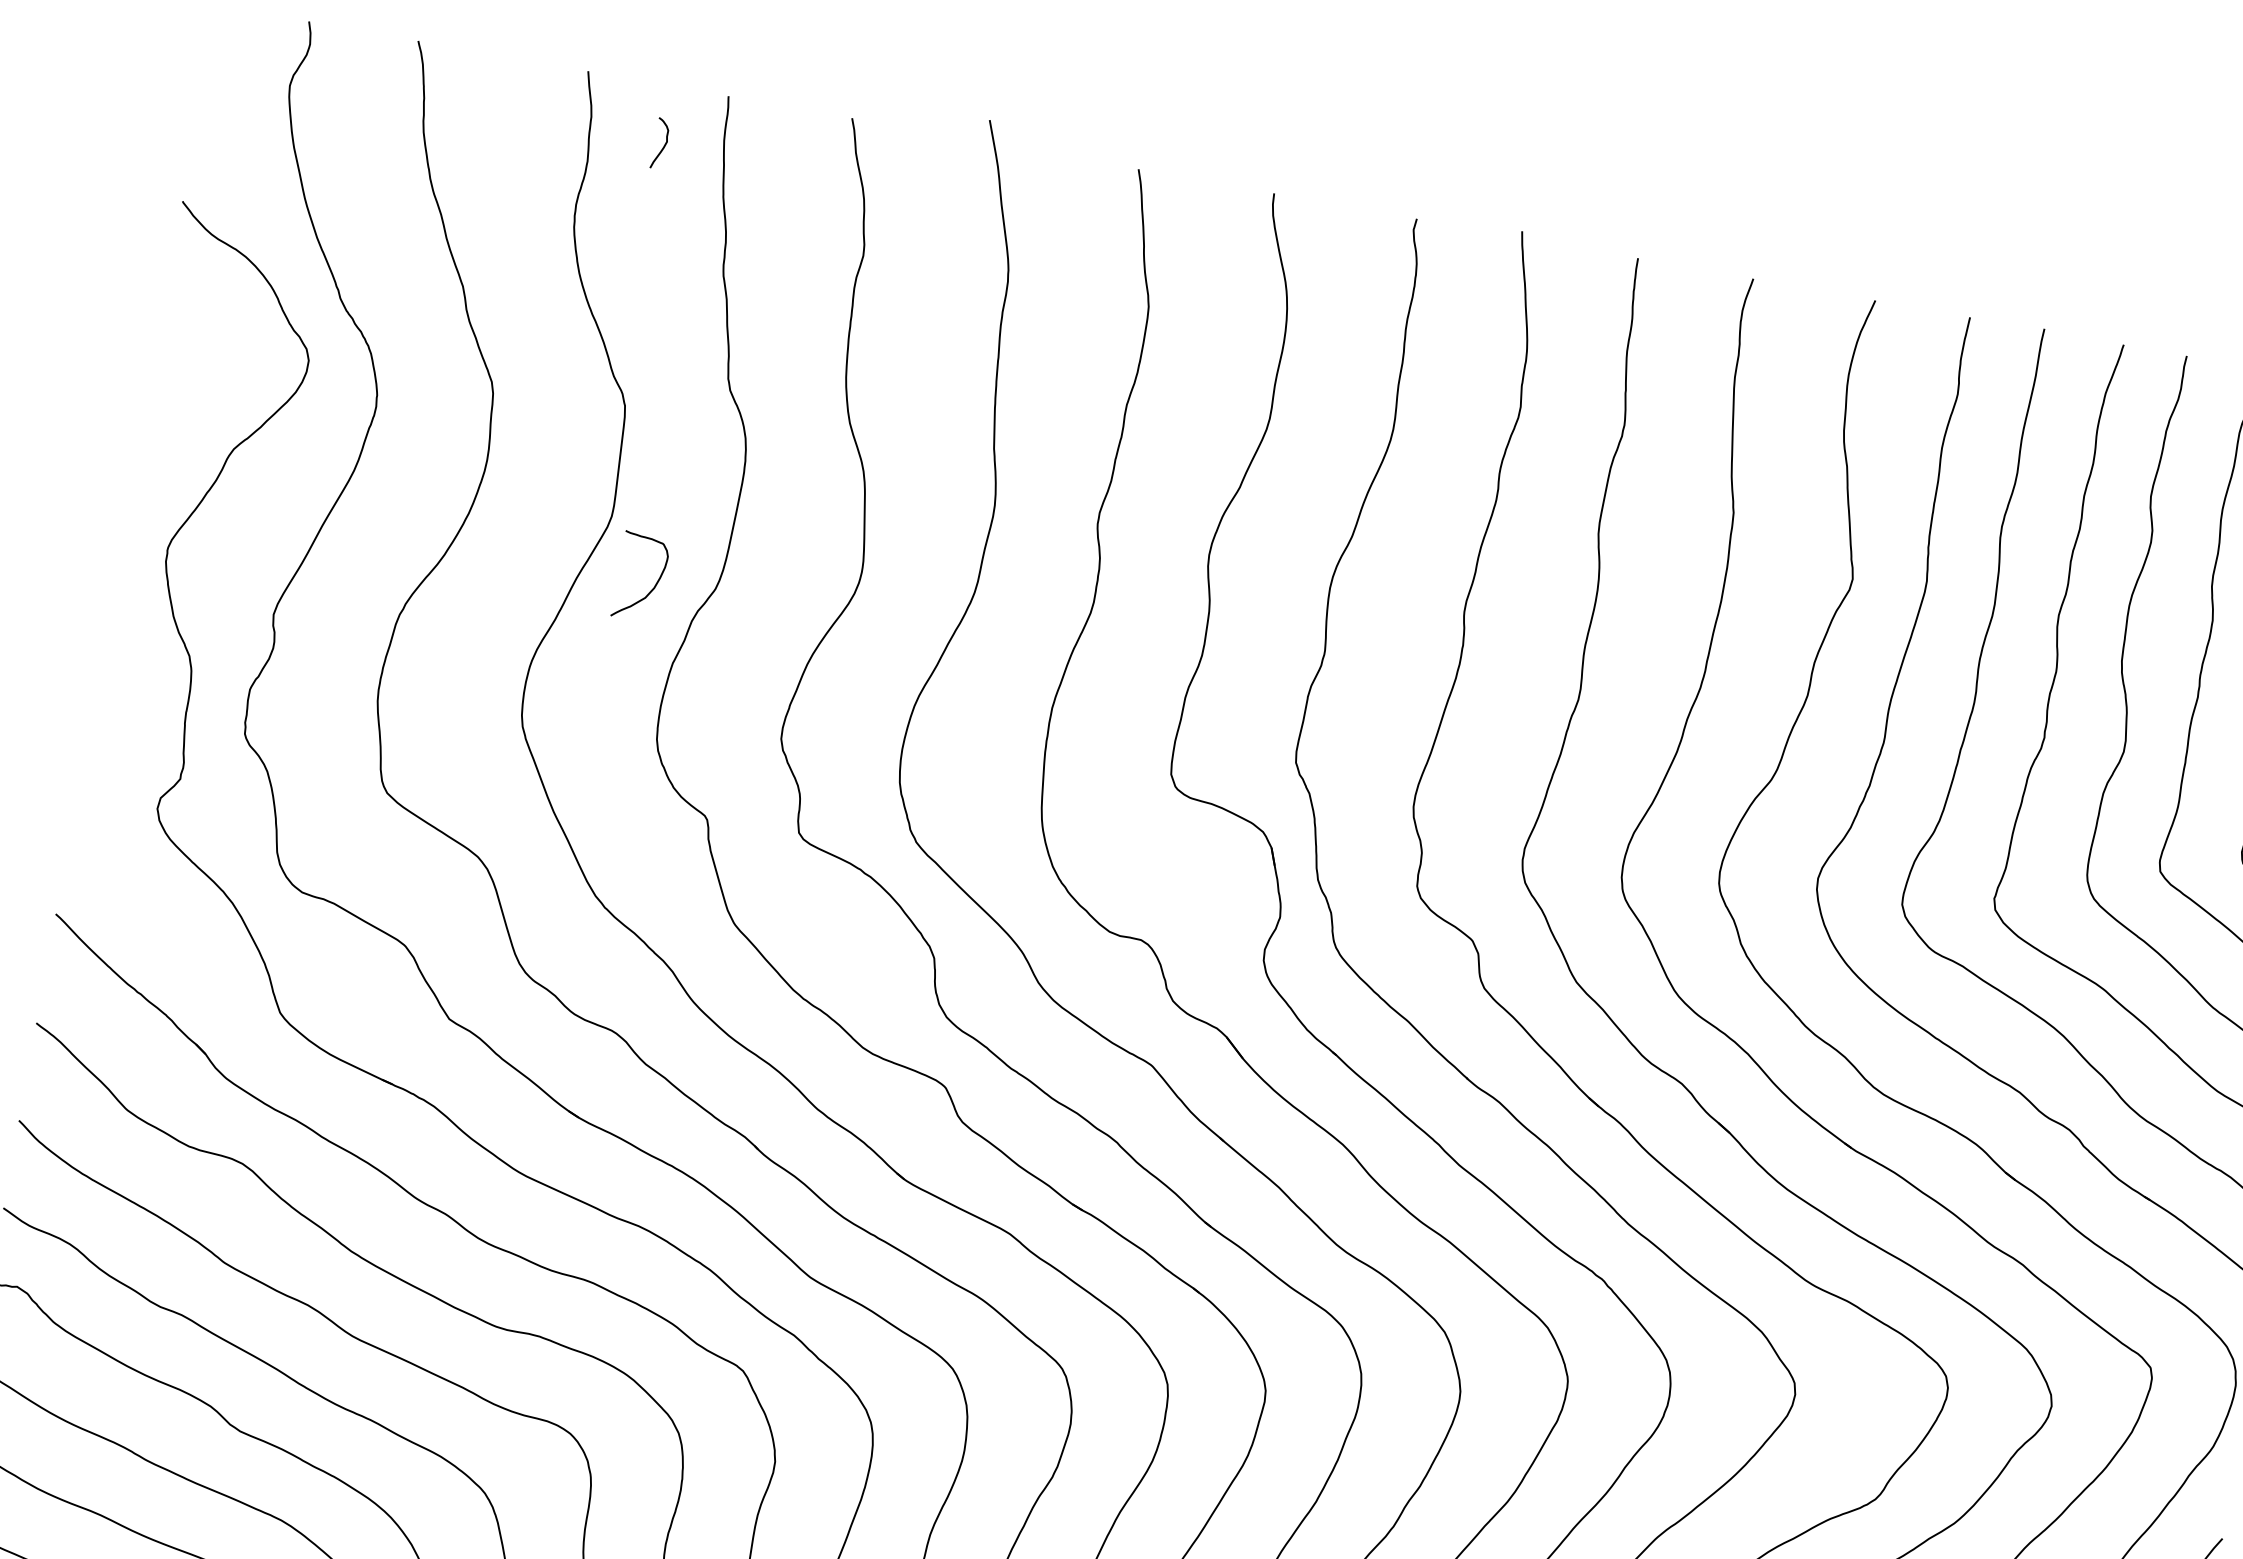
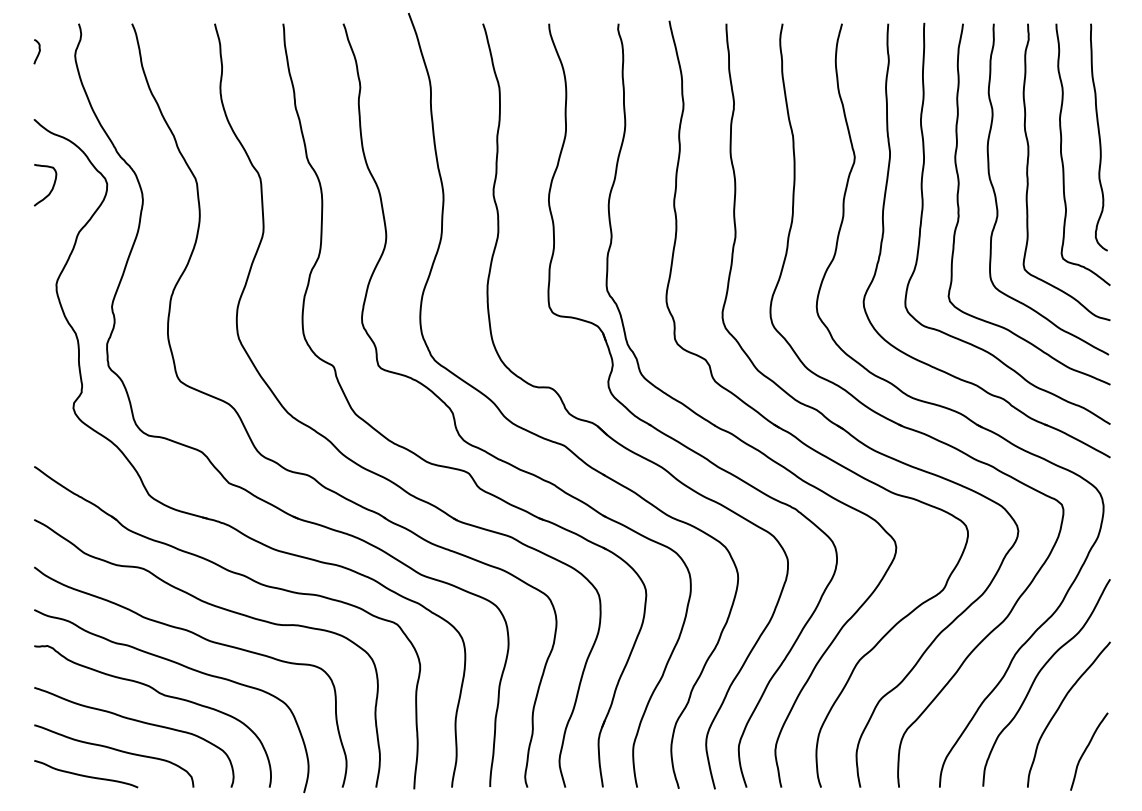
curve: (663, 143) -> (38, 51), moved
curve: (652, 586) -> (51, 188), moved

